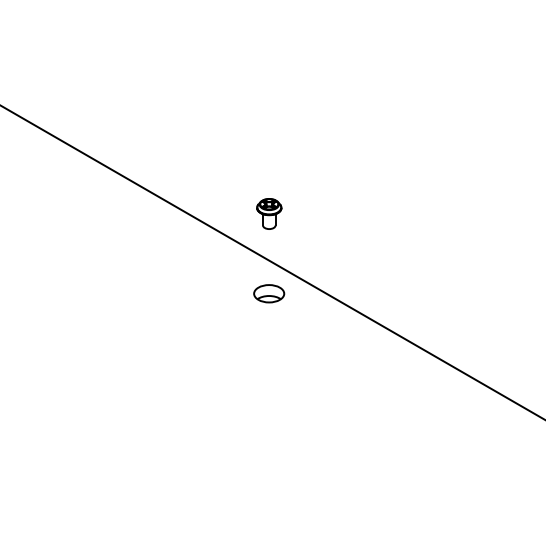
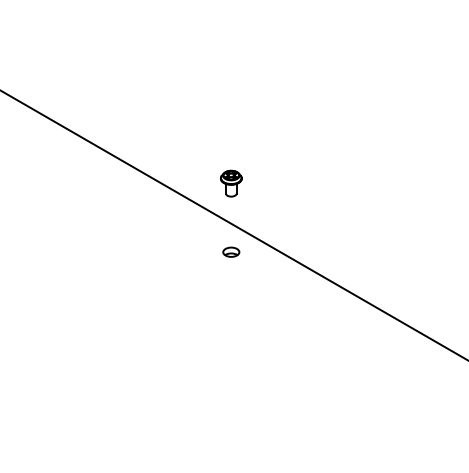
part: (269, 293) -> (231, 251), size x0.62

